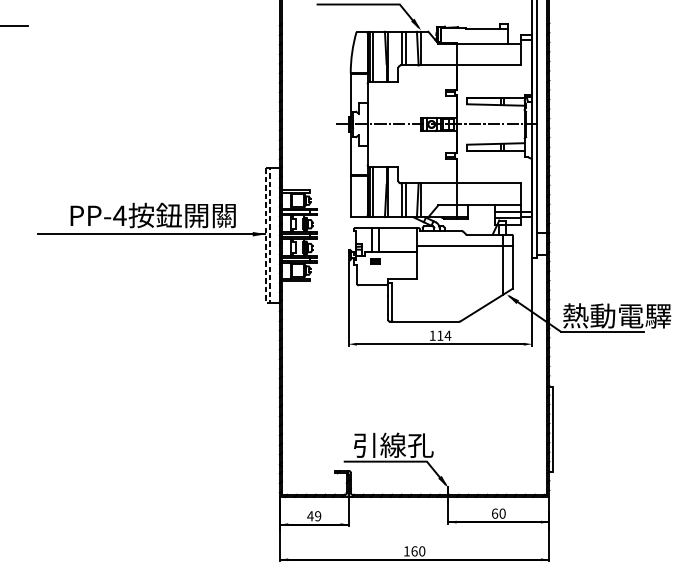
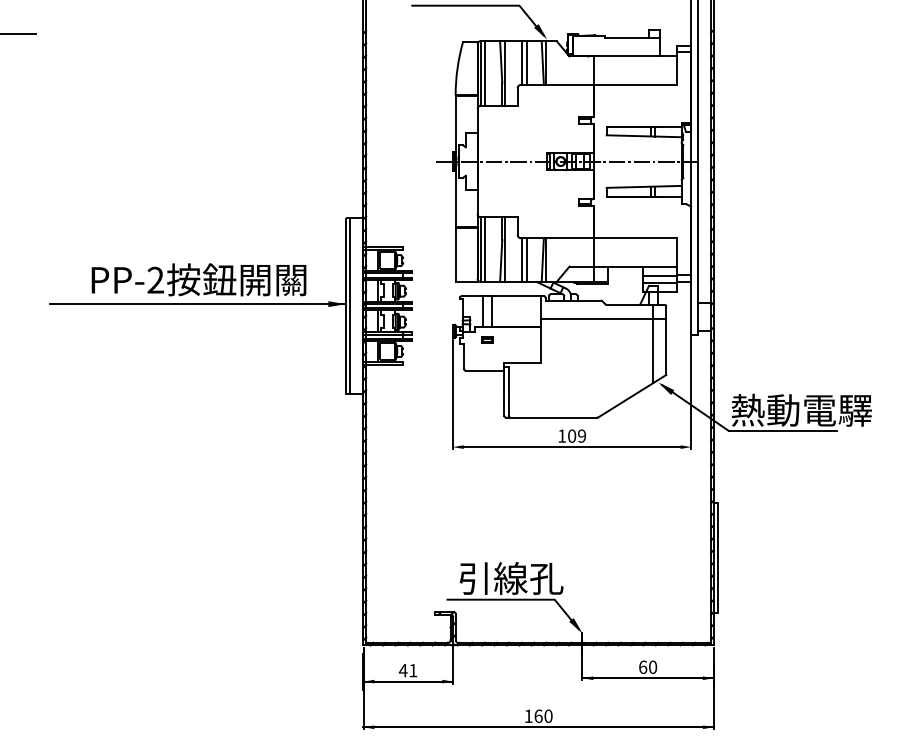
text: (119, 215) -> (155, 279), PP-4 -> PP-2
line: (268, 302) -> (348, 393), dashed -> solid
text: (444, 335) -> (577, 435), 114 -> 109
text: (318, 516) -> (413, 670), 49 -> 41

